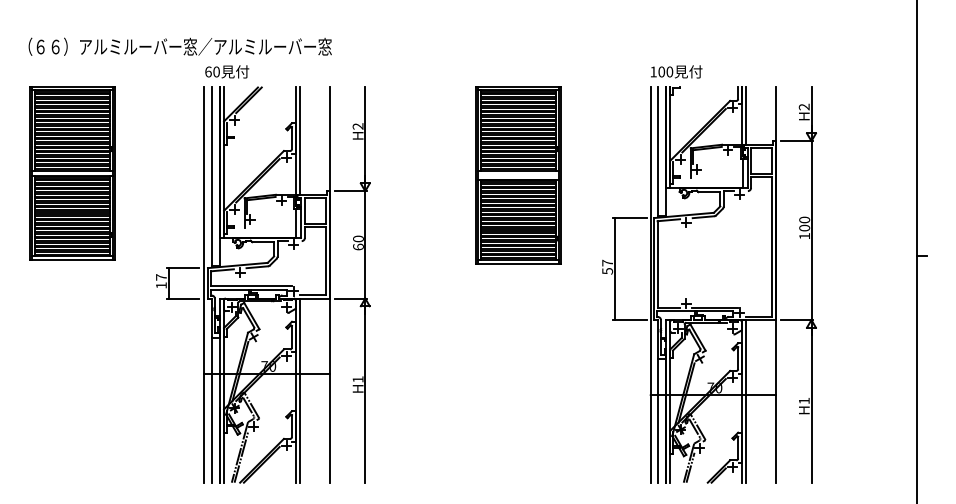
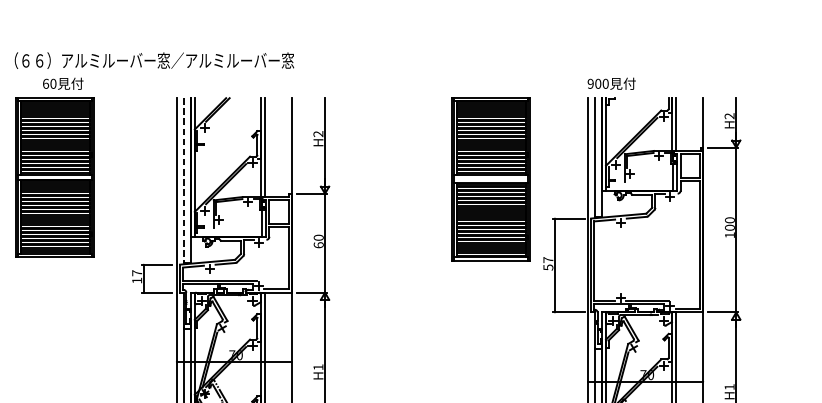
text: (227, 71) -> (63, 83), moved
text: (653, 71) -> (590, 83), 100 -> 900
part: (518, 175) -> (491, 179), moved
line: (211, 177) -> (183, 181), solid -> dashed

